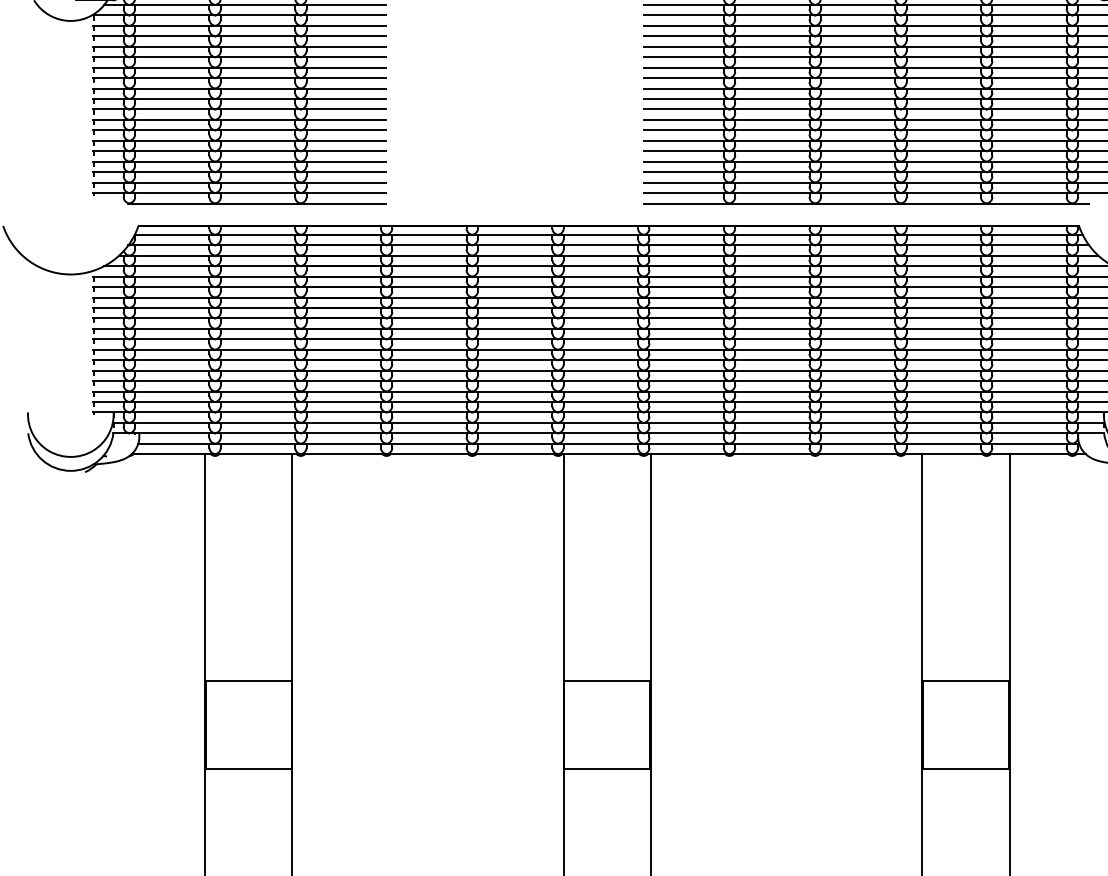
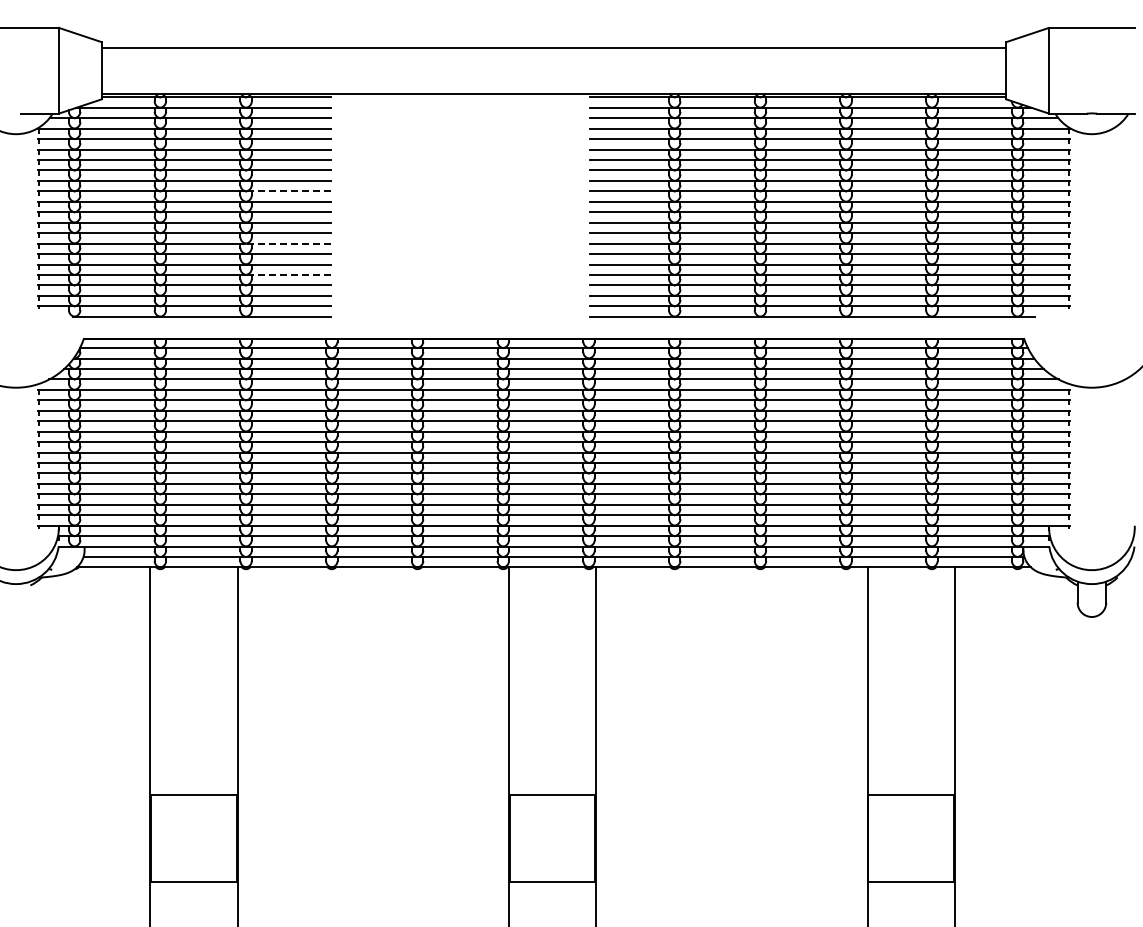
line: (343, 78) -> (288, 191), solid -> dashed
line: (343, 130) -> (288, 243), solid -> dashed
line: (343, 161) -> (288, 274), solid -> dashed

